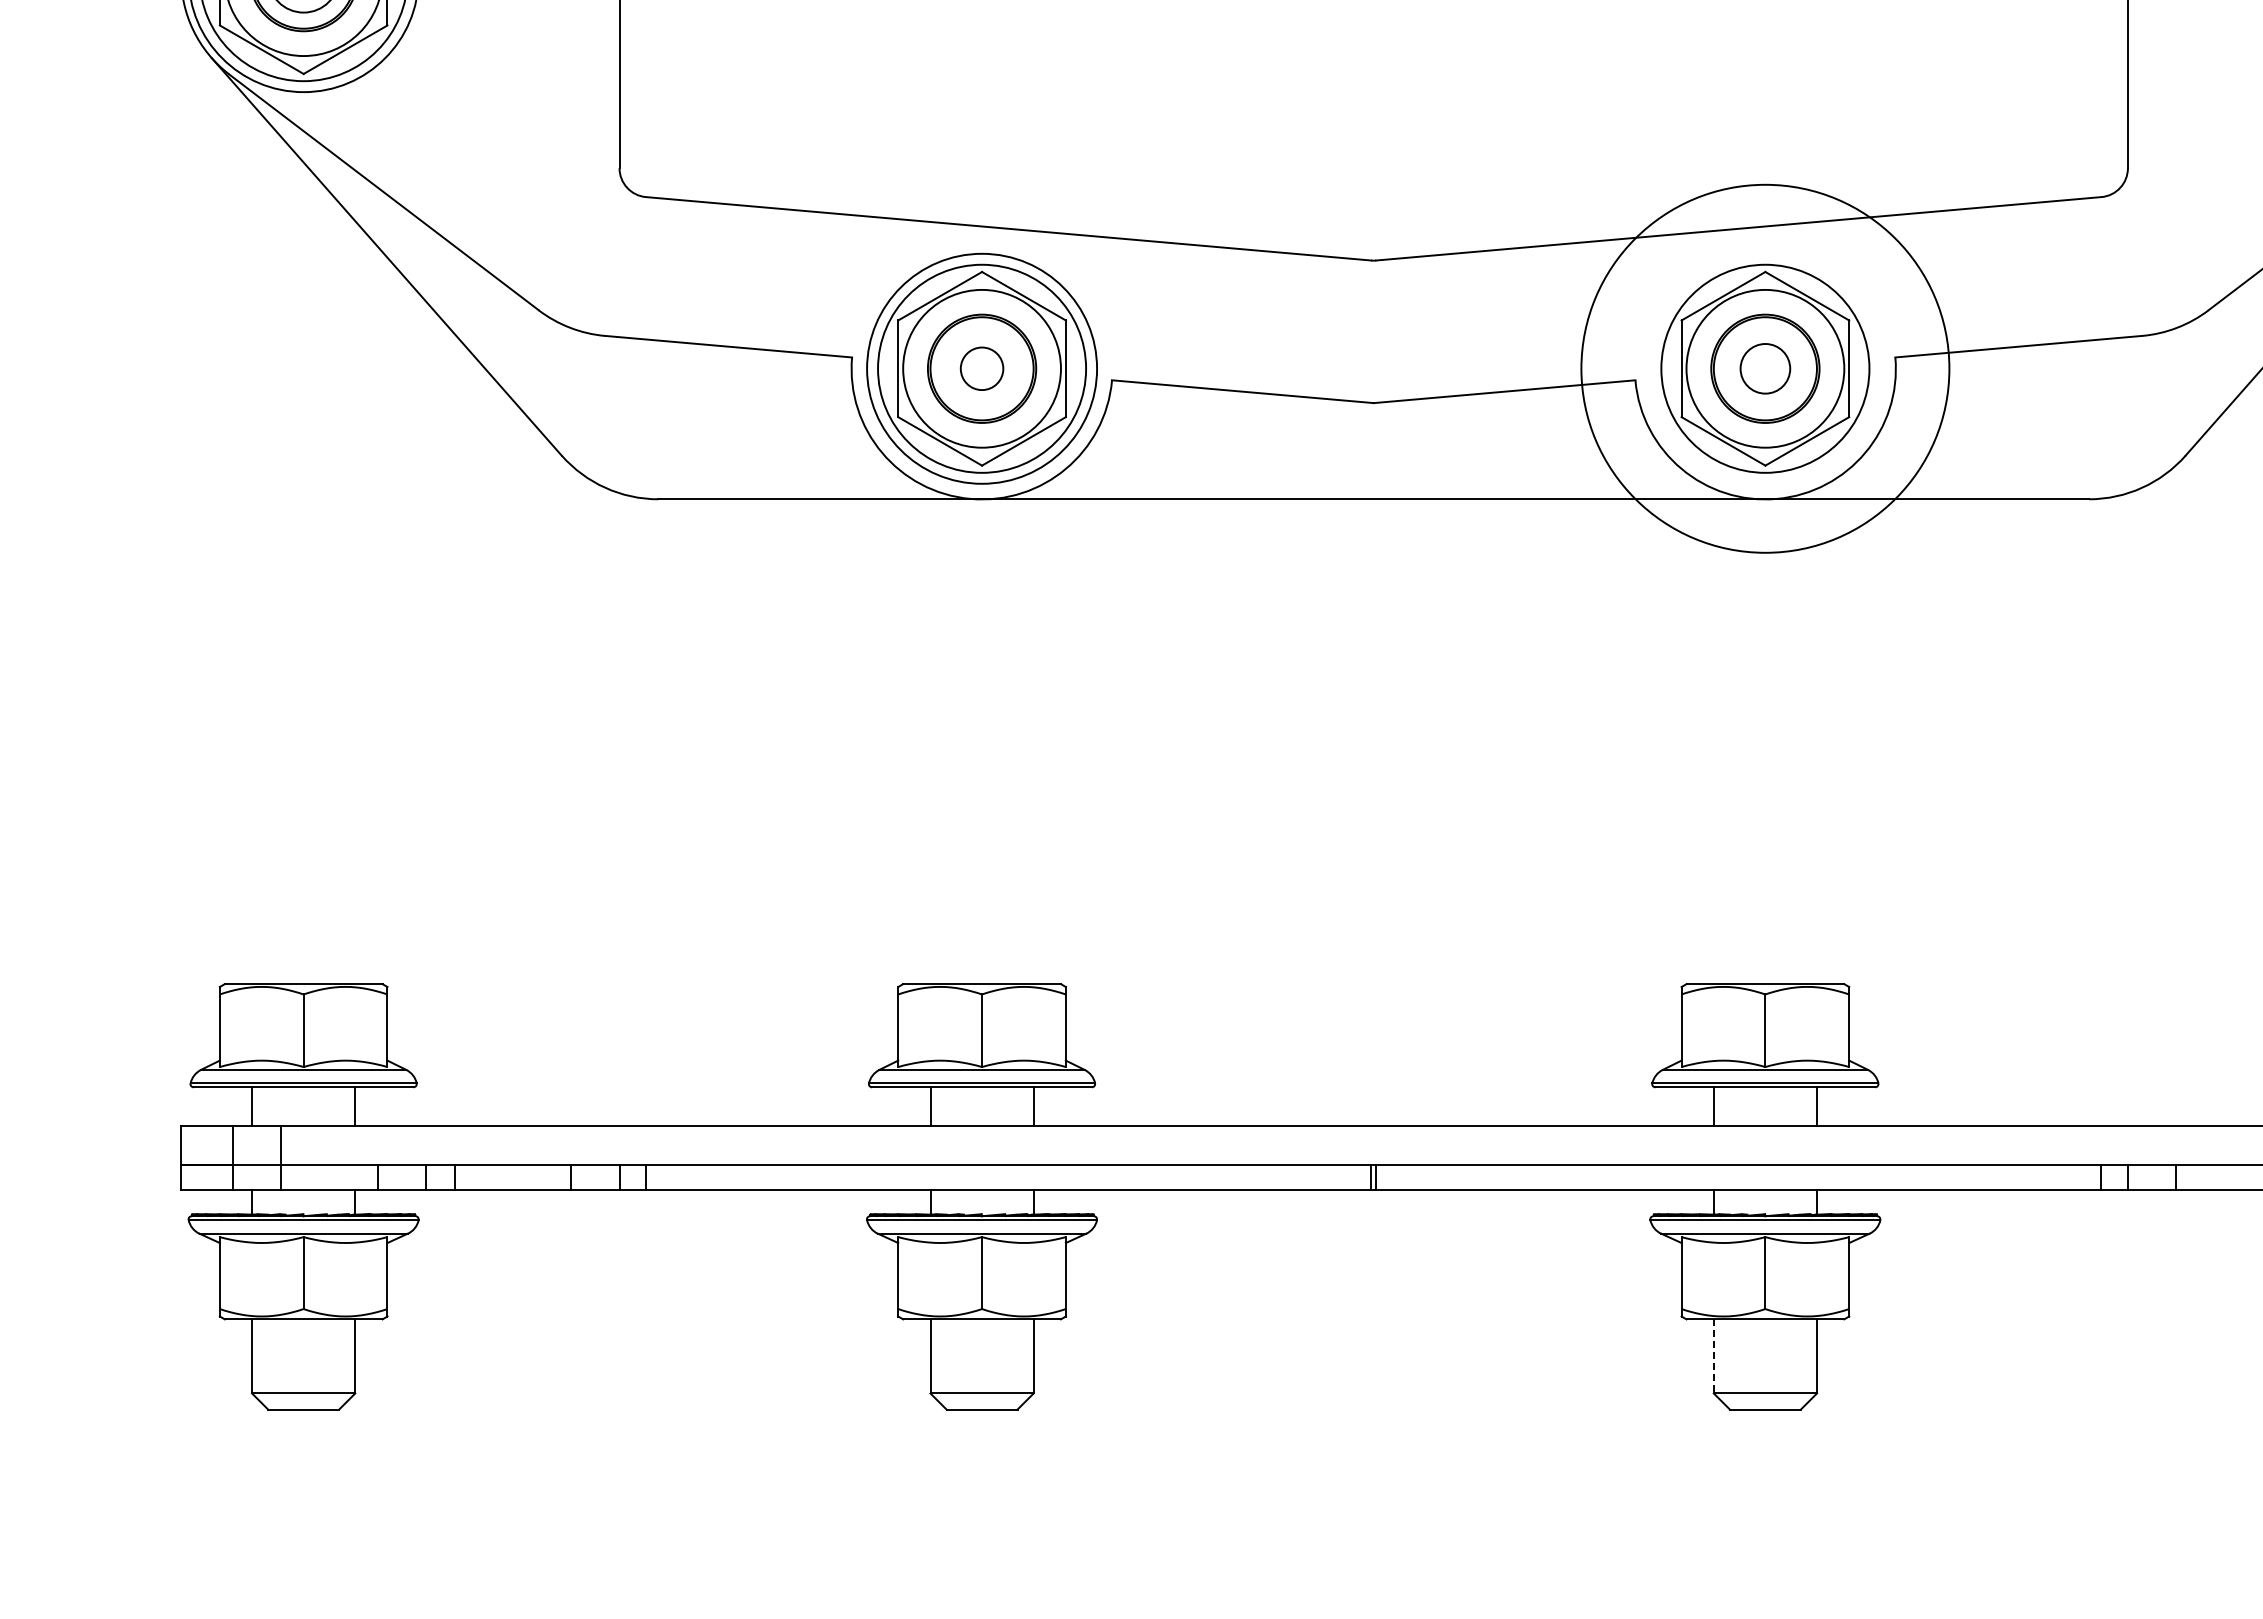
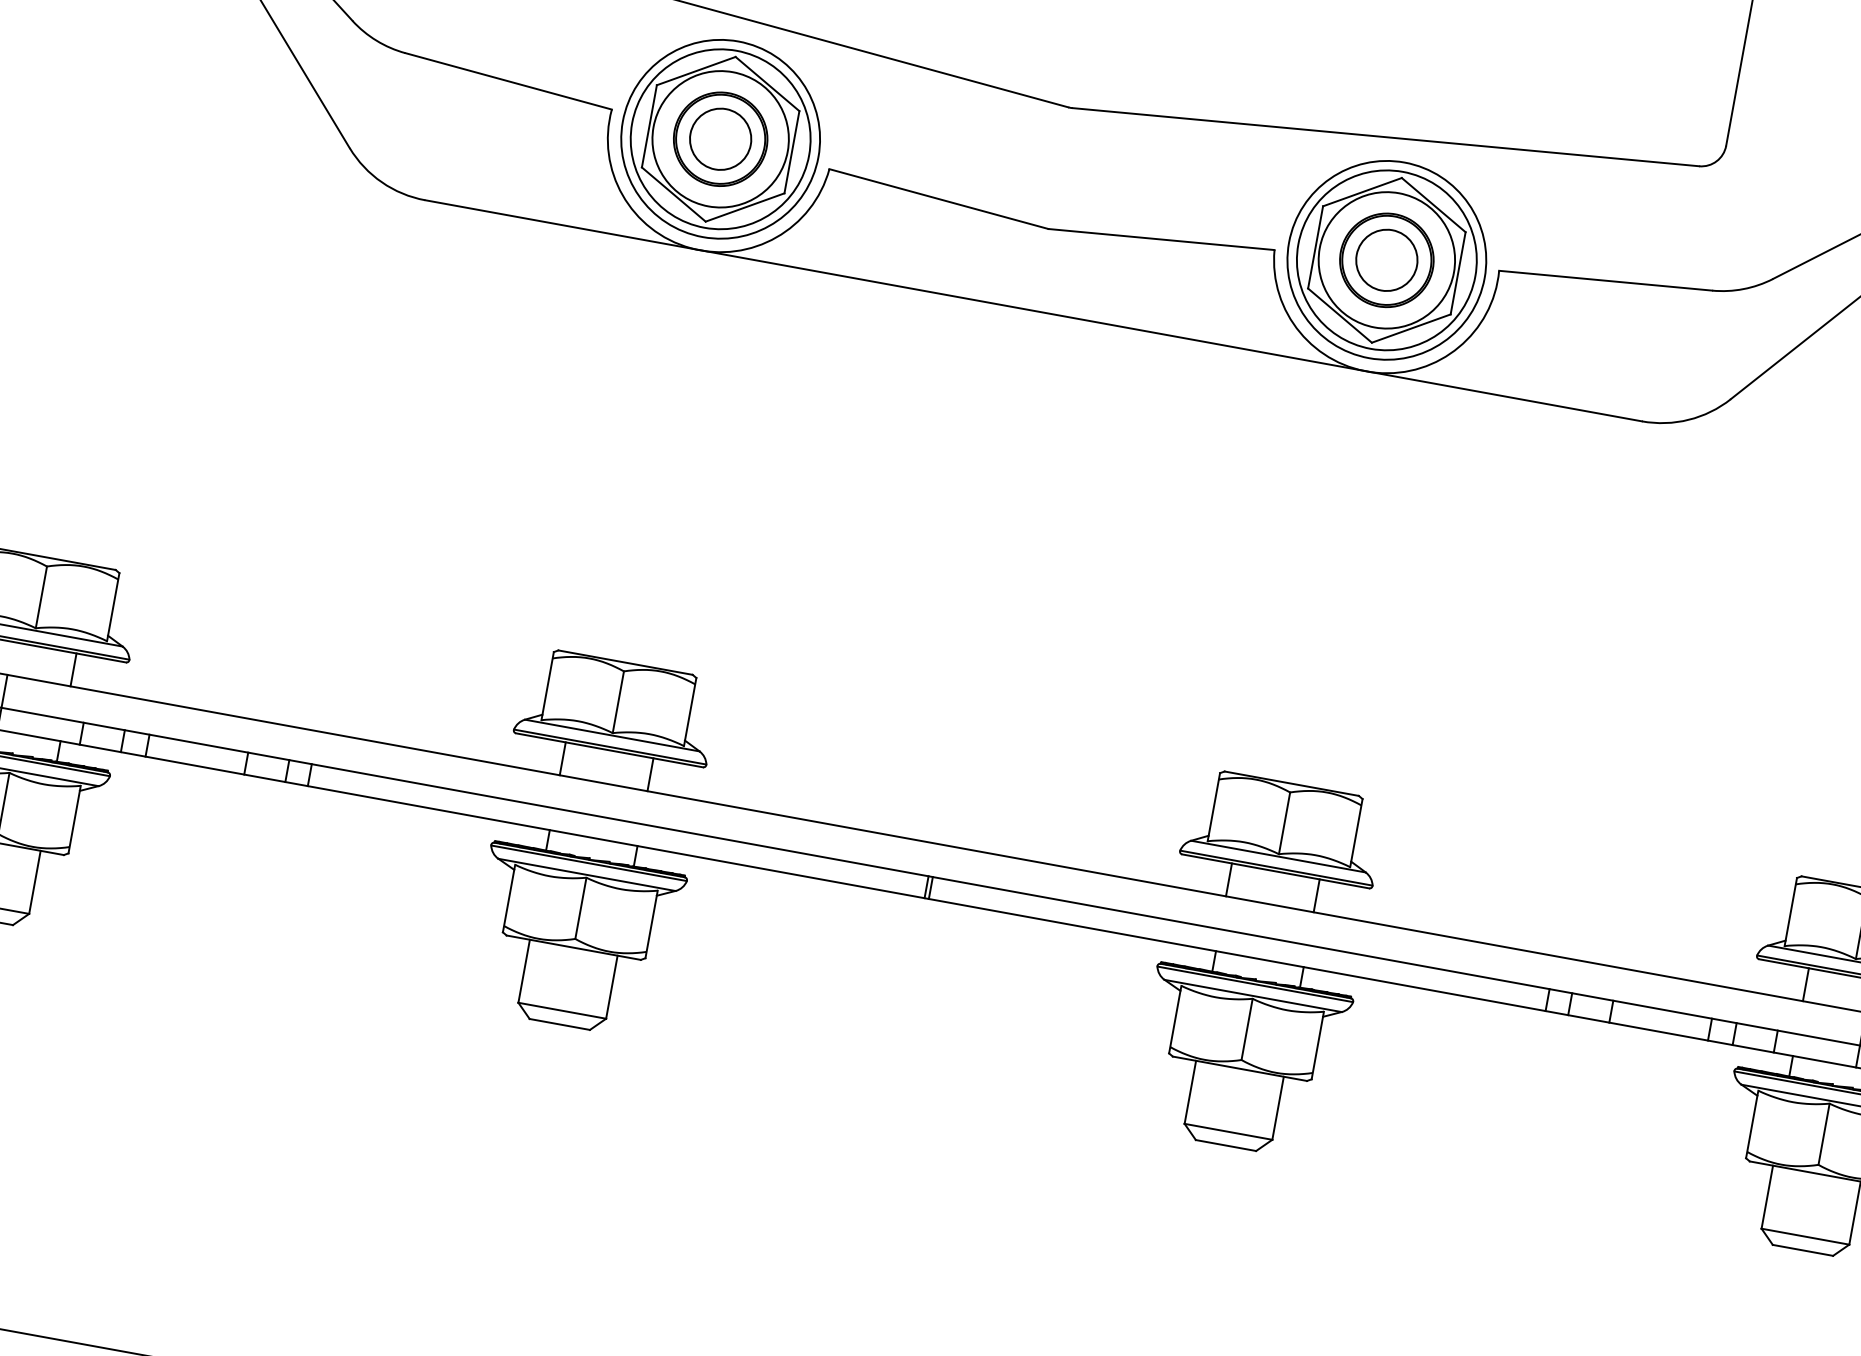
circle: (981, 368) -> (720, 138), size x1.67
circle: (1764, 368) -> (1386, 259), size x1.43
circle: (1765, 368) -> (1386, 260), size x0.62
line: (1713, 1356) -> (1190, 1092), dashed -> solid

